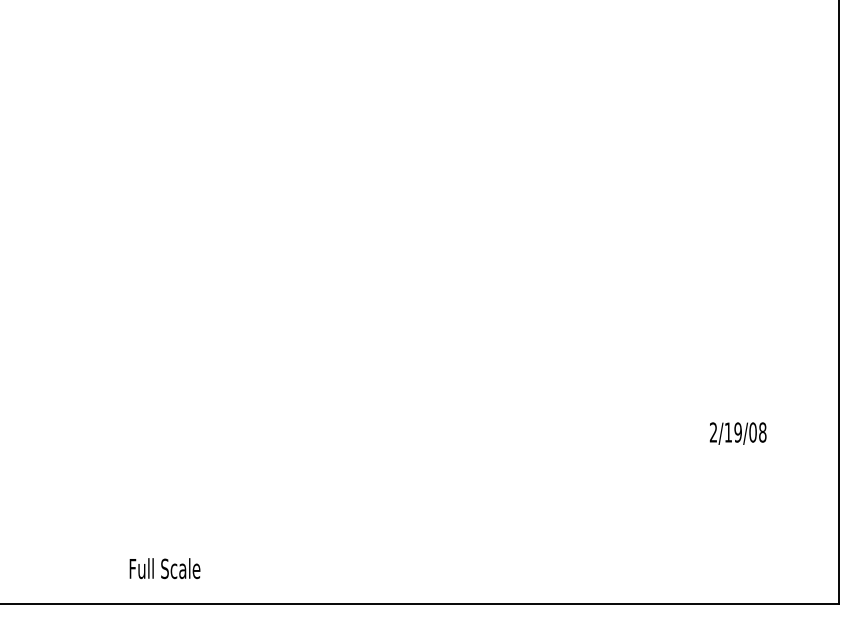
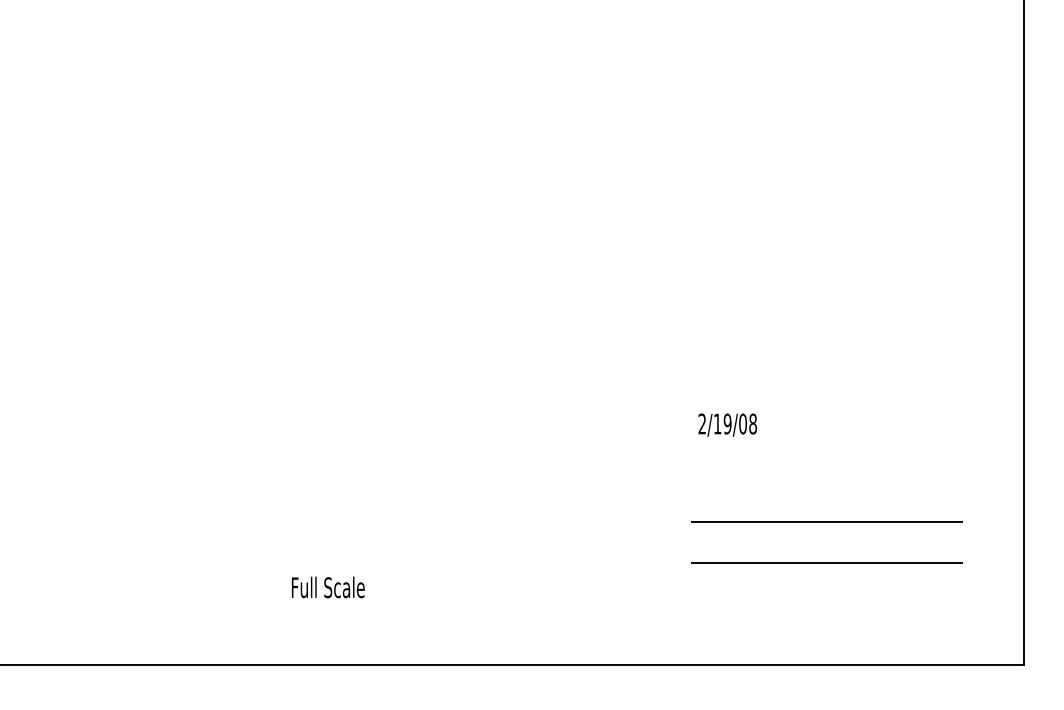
text: (737, 432) -> (727, 424), moved
line: (648, 464) -> (827, 521), added
line: (648, 504) -> (827, 562), added
text: (165, 568) -> (328, 587), moved

